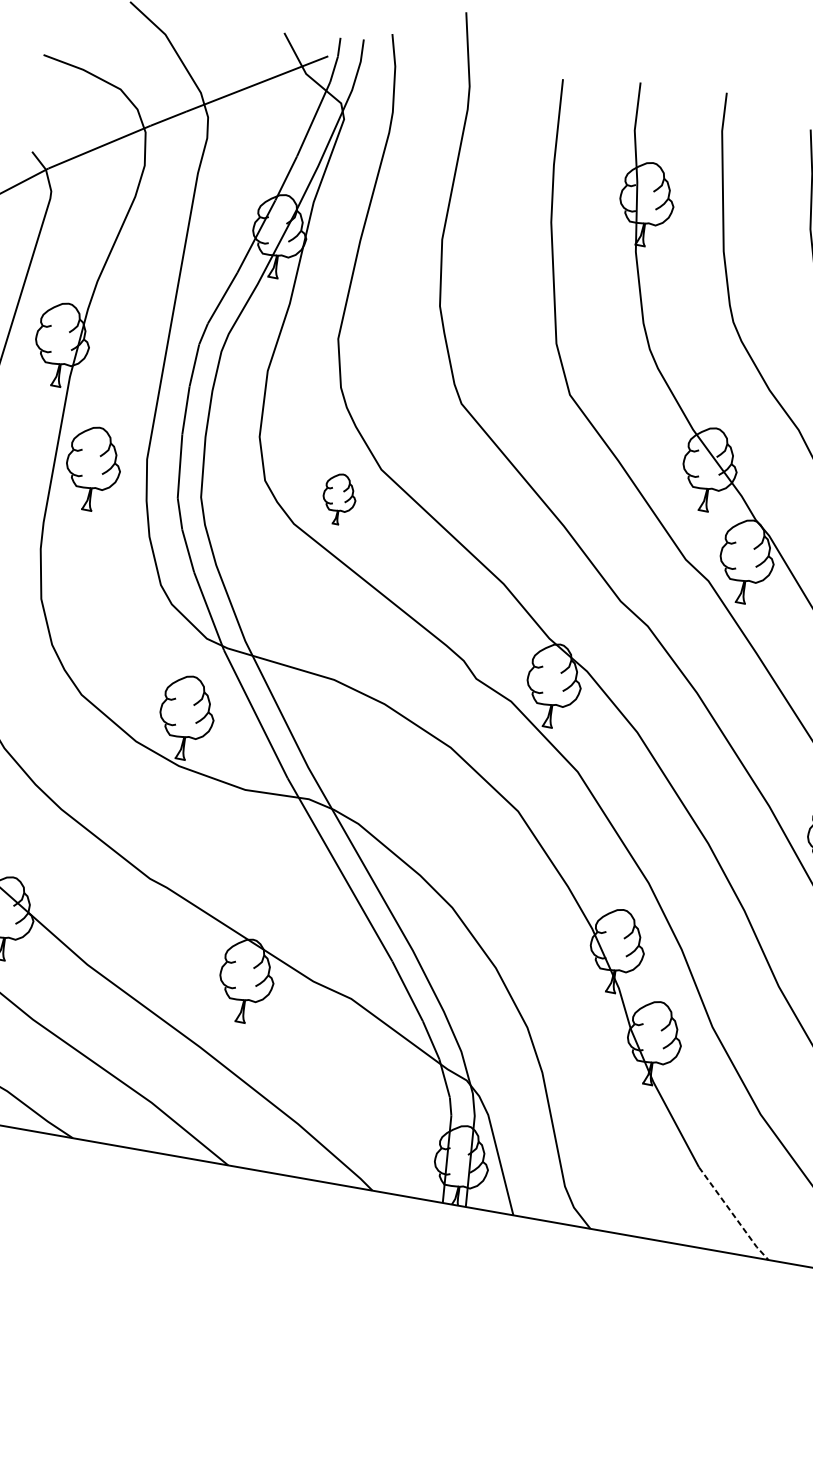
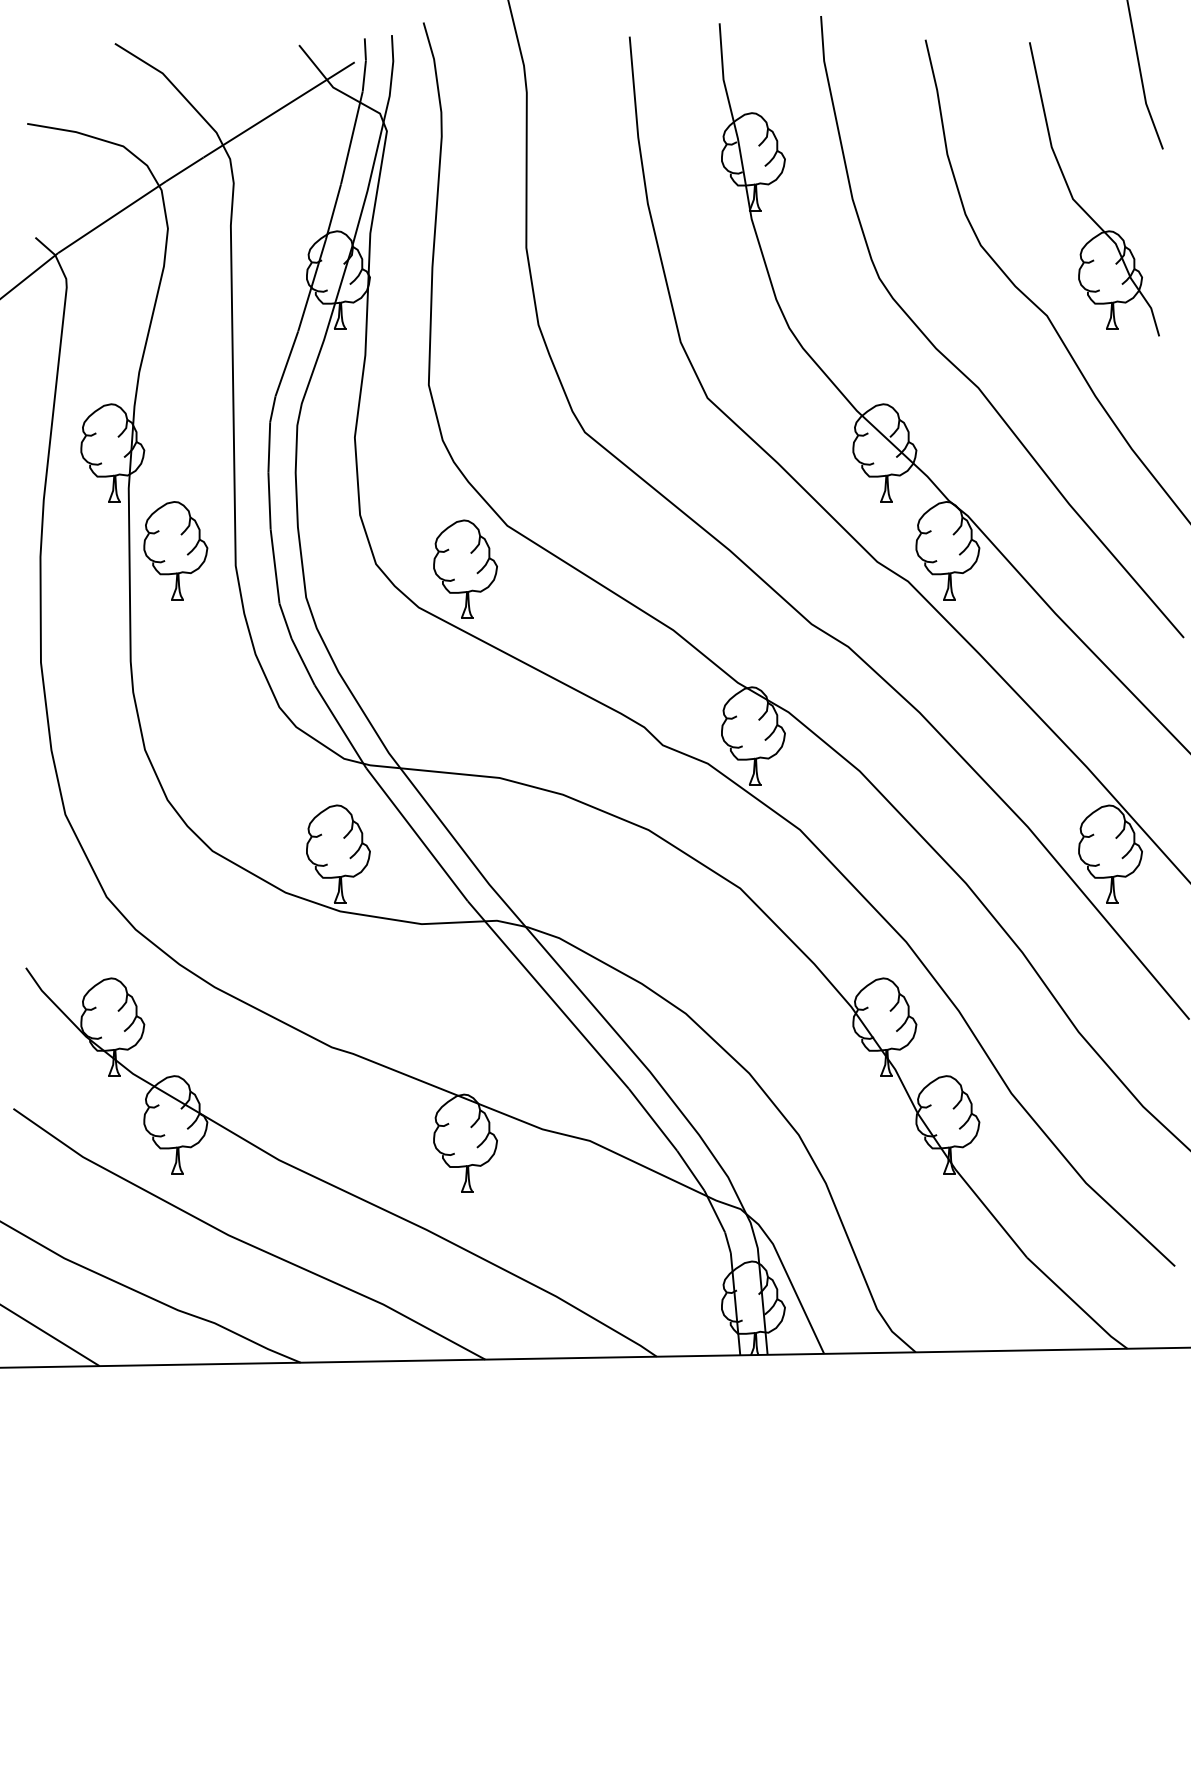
part: (92, 468) -> (175, 550), moved
part: (339, 498) -> (465, 568), size x1.67
line: (733, 1214) -> (1077, 1304), dashed -> solid

